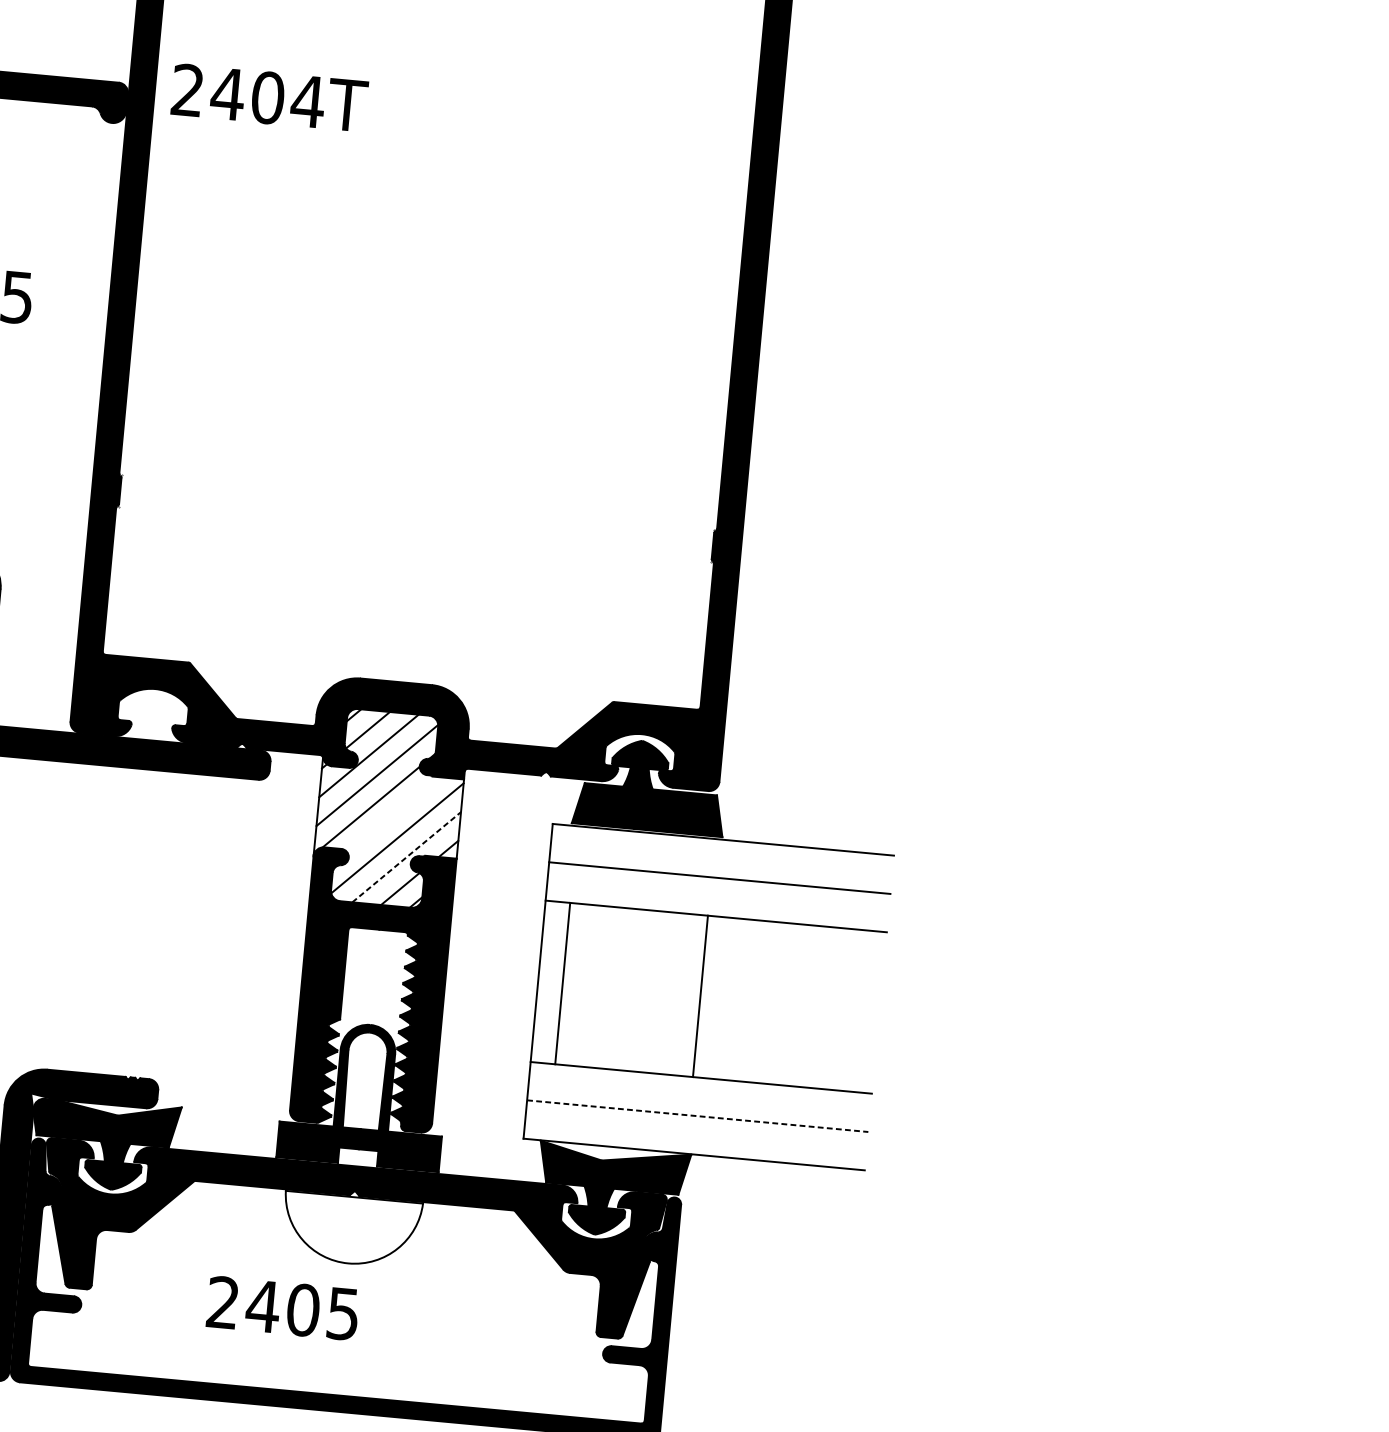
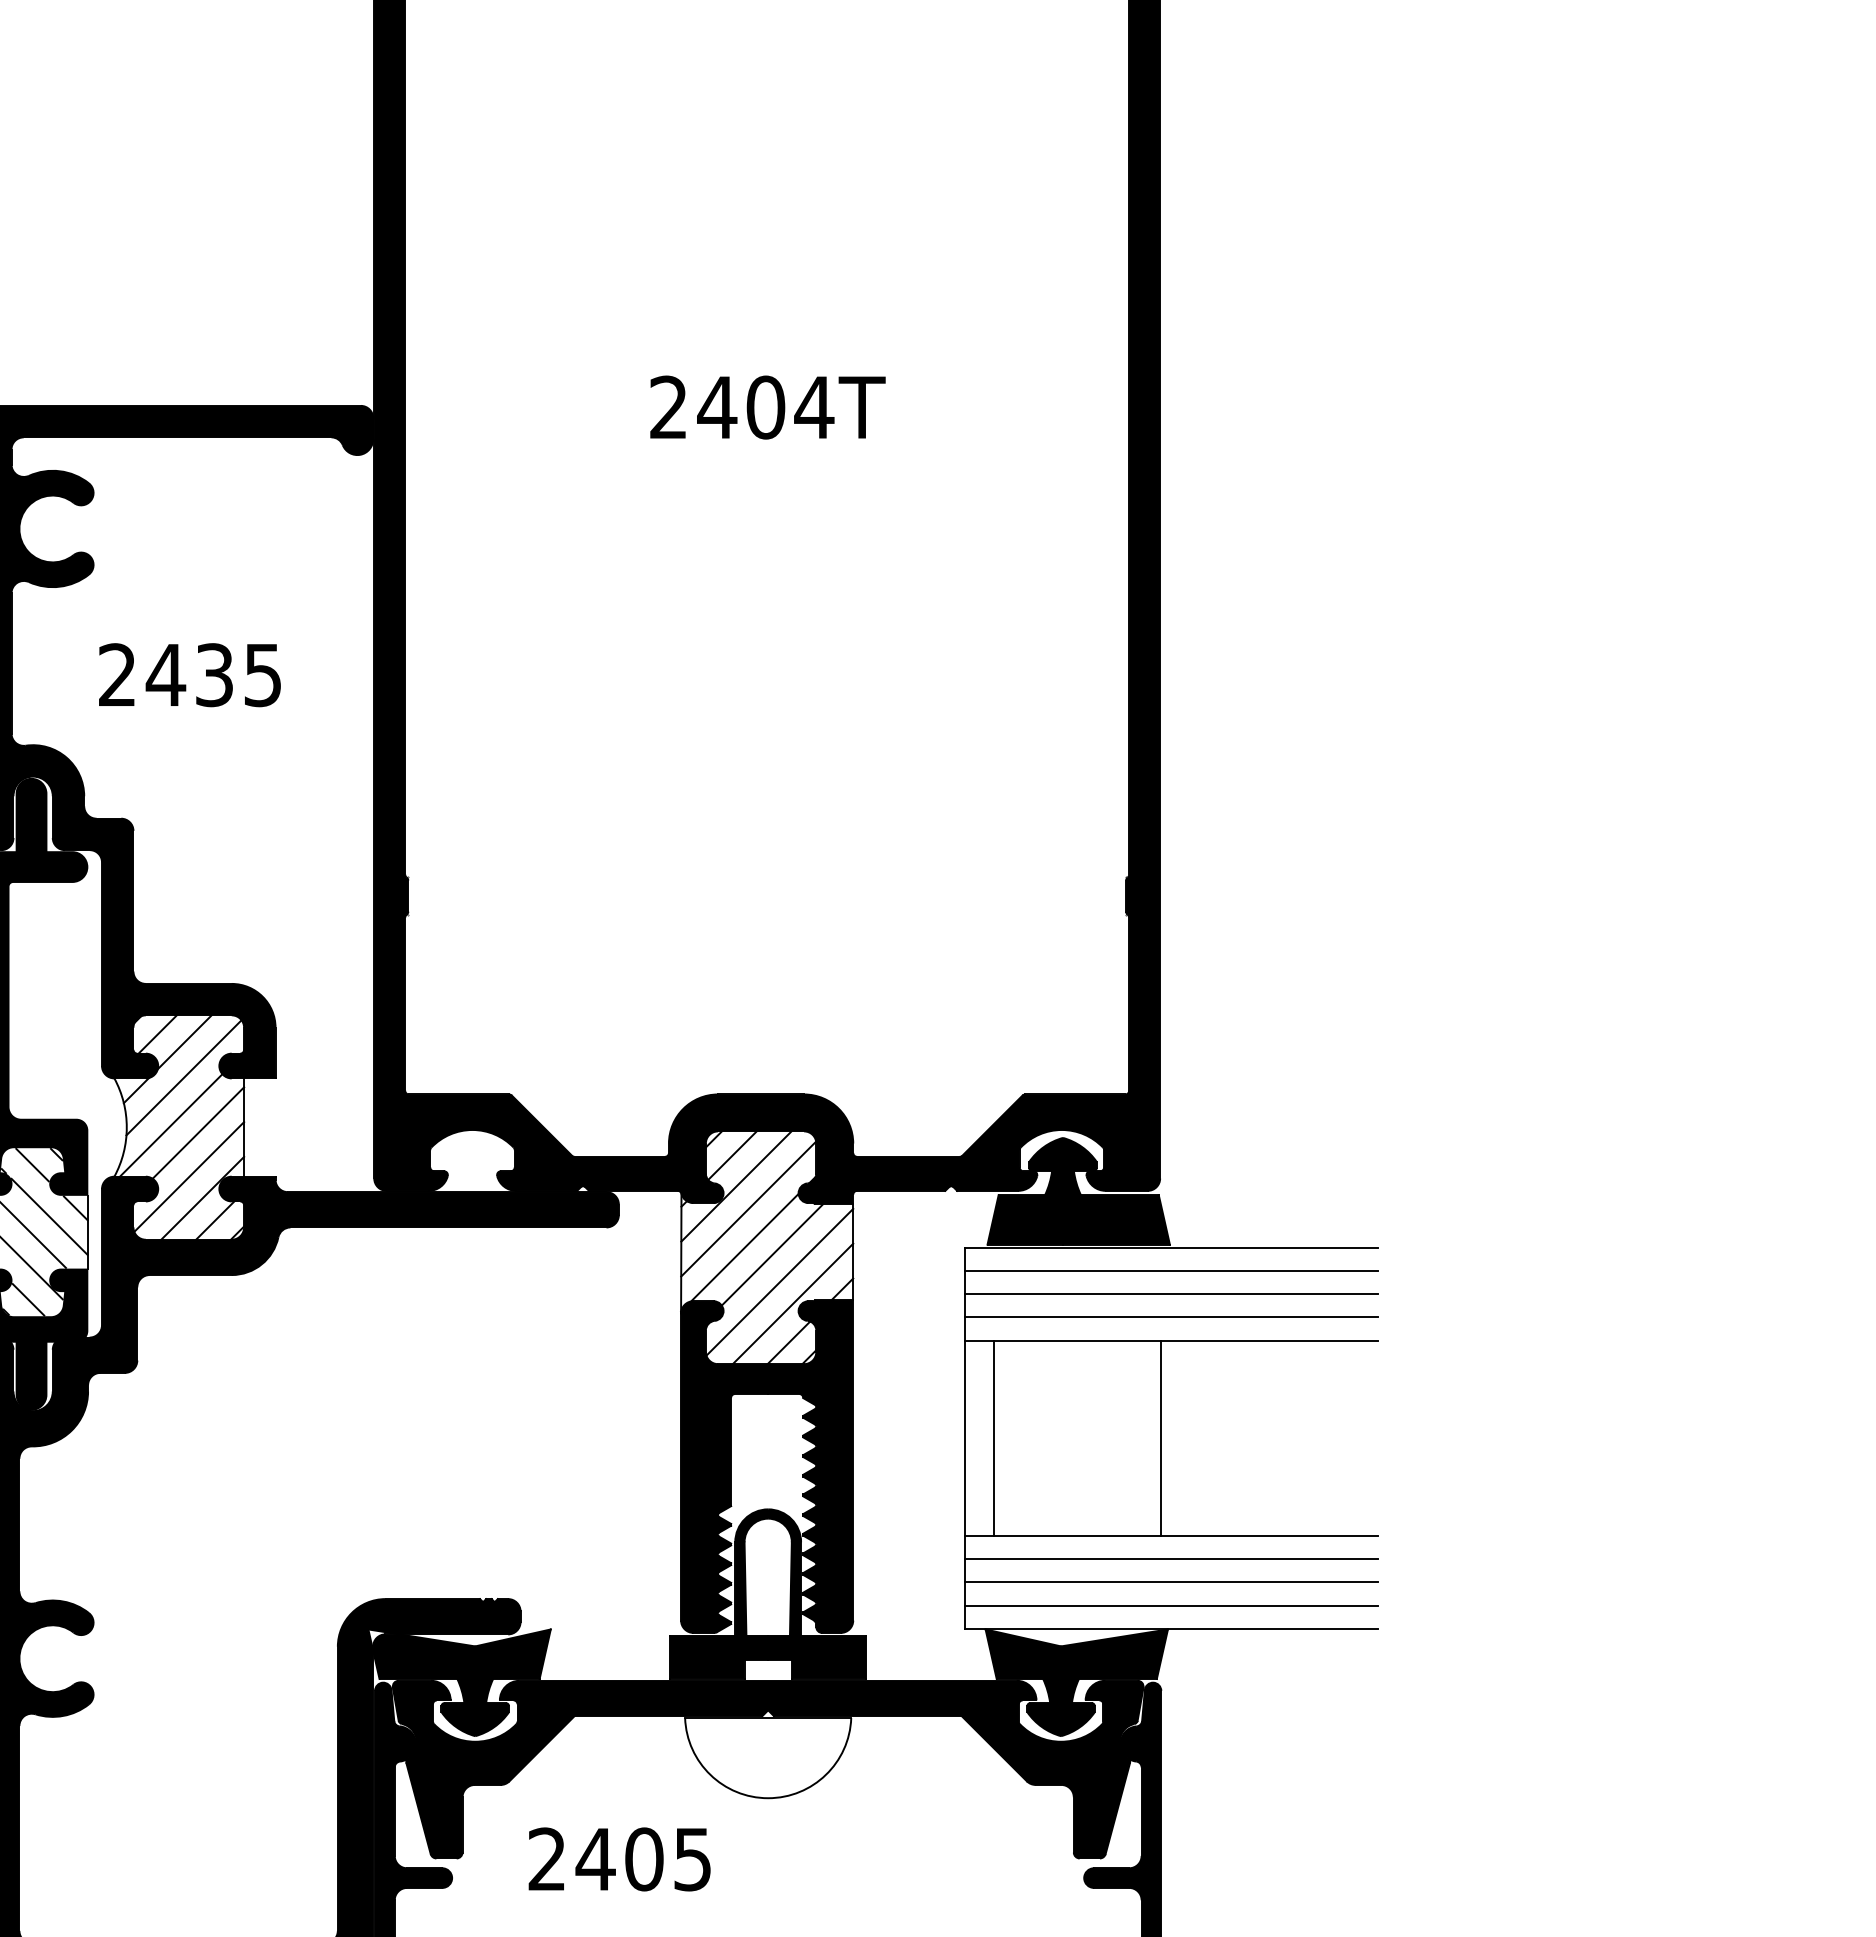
text: (269, 97) -> (767, 407), moved
line: (393, 814) -> (772, 1254), added
line: (407, 856) -> (793, 1303), dashed -> solid
line: (720, 858) -> (1170, 1270), added
line: (717, 897) -> (1170, 1317), added
line: (698, 1097) -> (1170, 1559), added
line: (697, 1116) -> (1171, 1582), dashed -> solid
line: (695, 1135) -> (1170, 1605), added
text: (282, 1308) -> (619, 1859), moved

